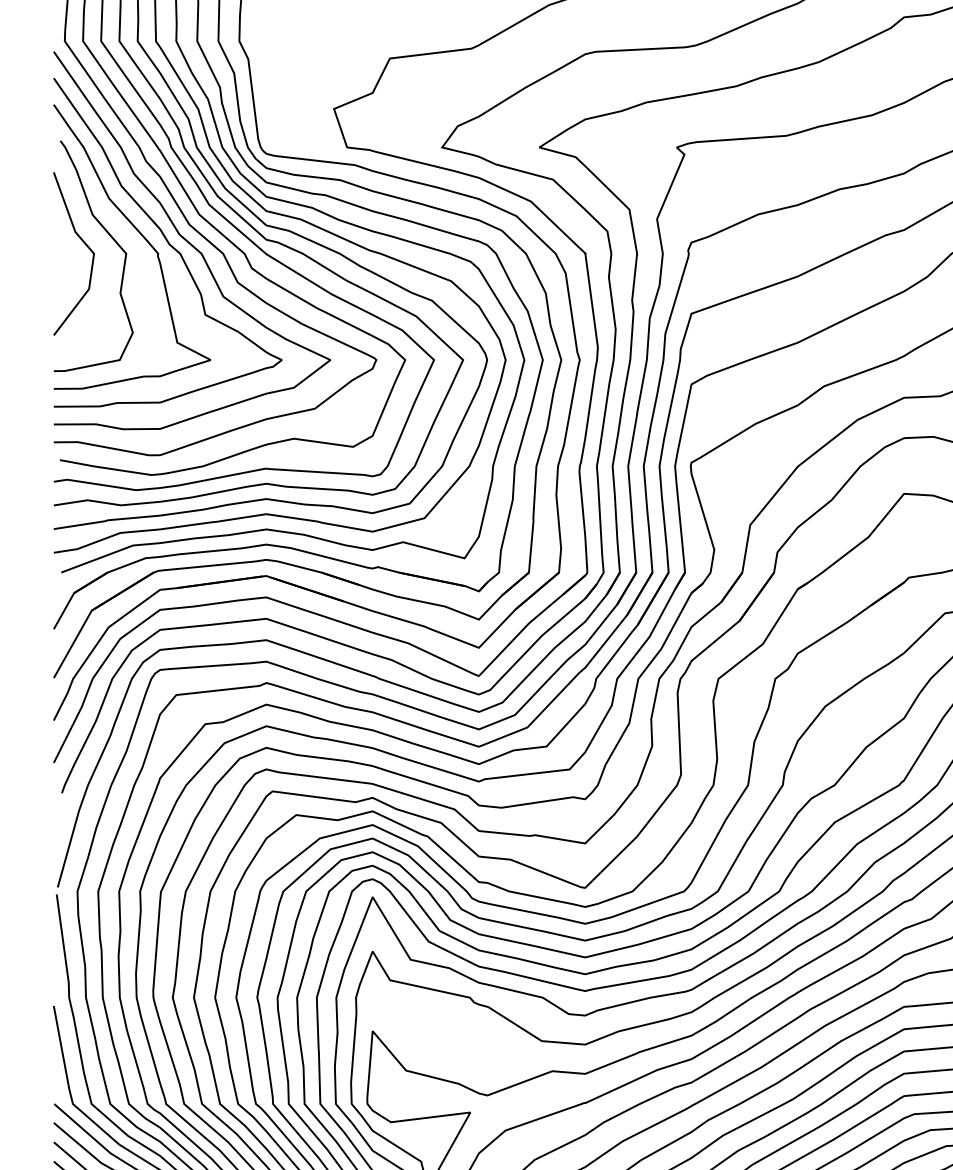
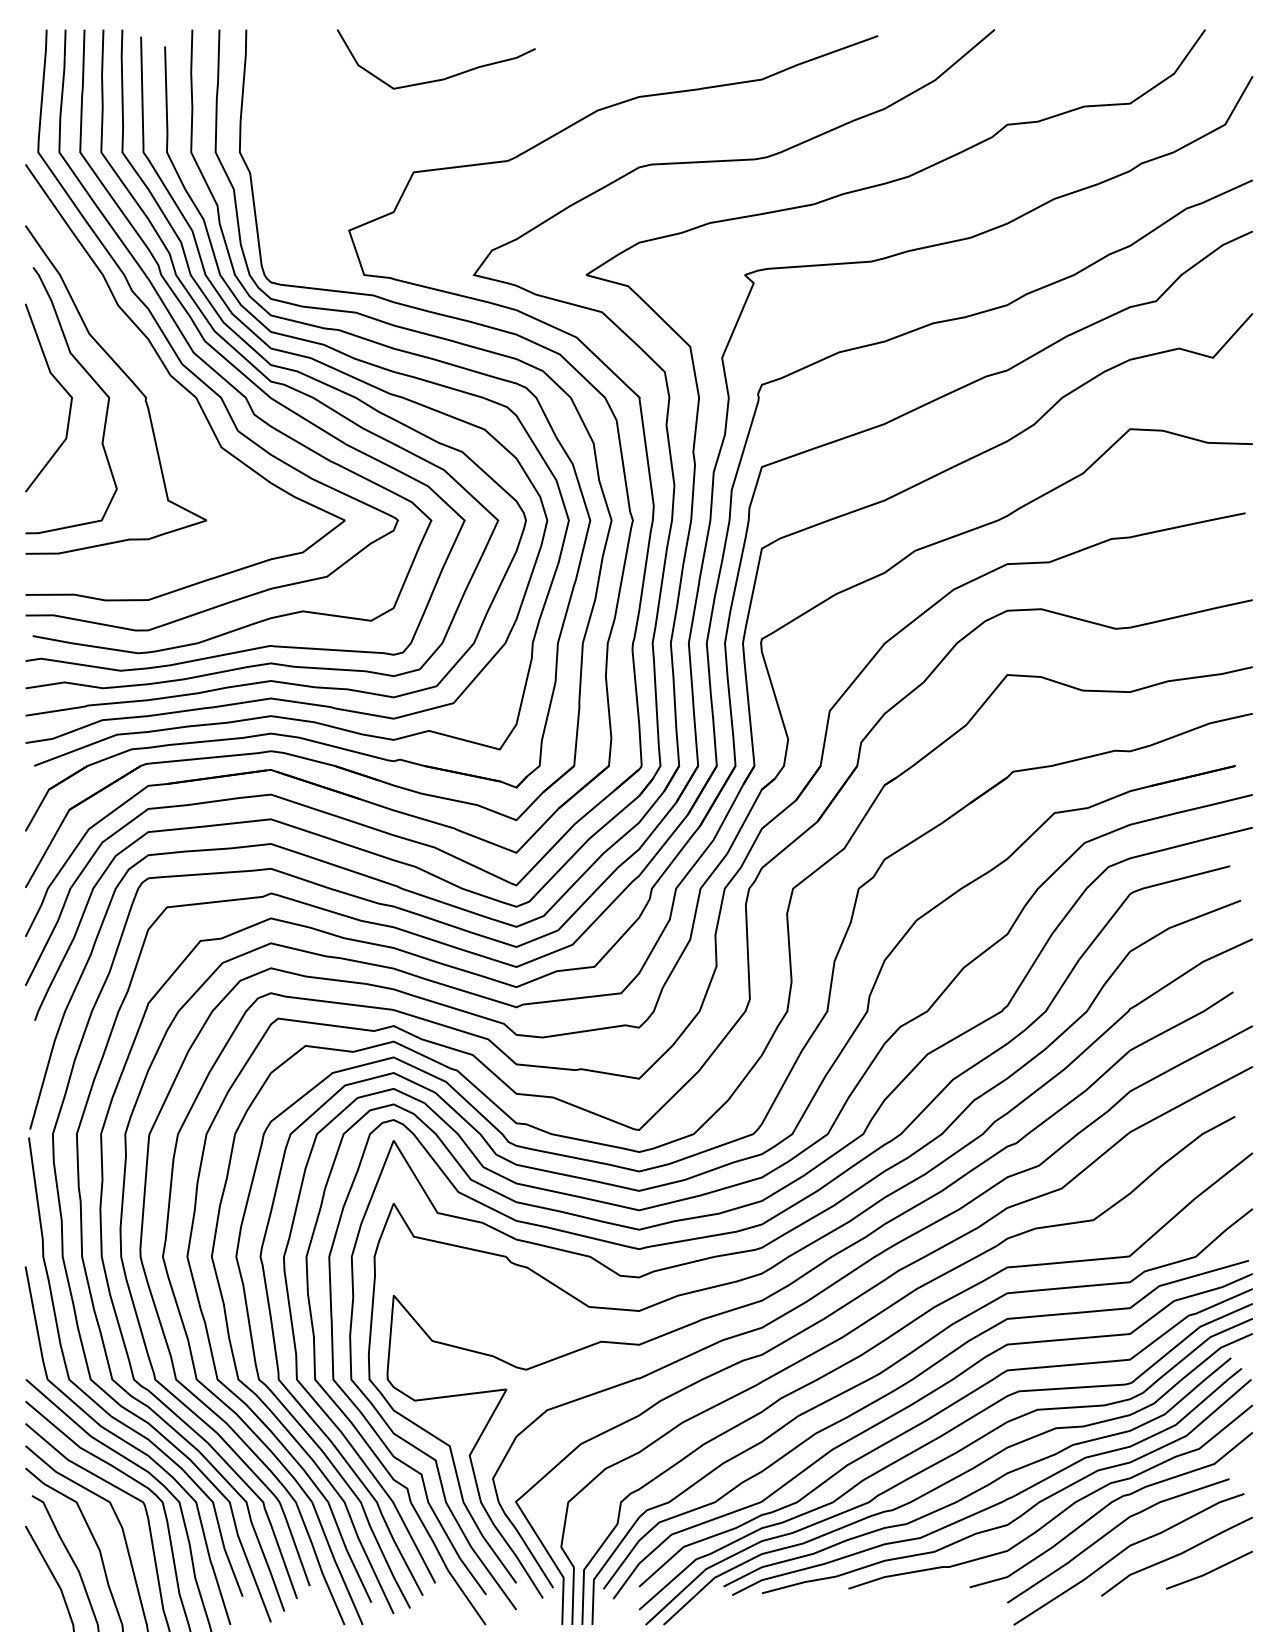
curve: (168, 242) -> (157, 384), removed

